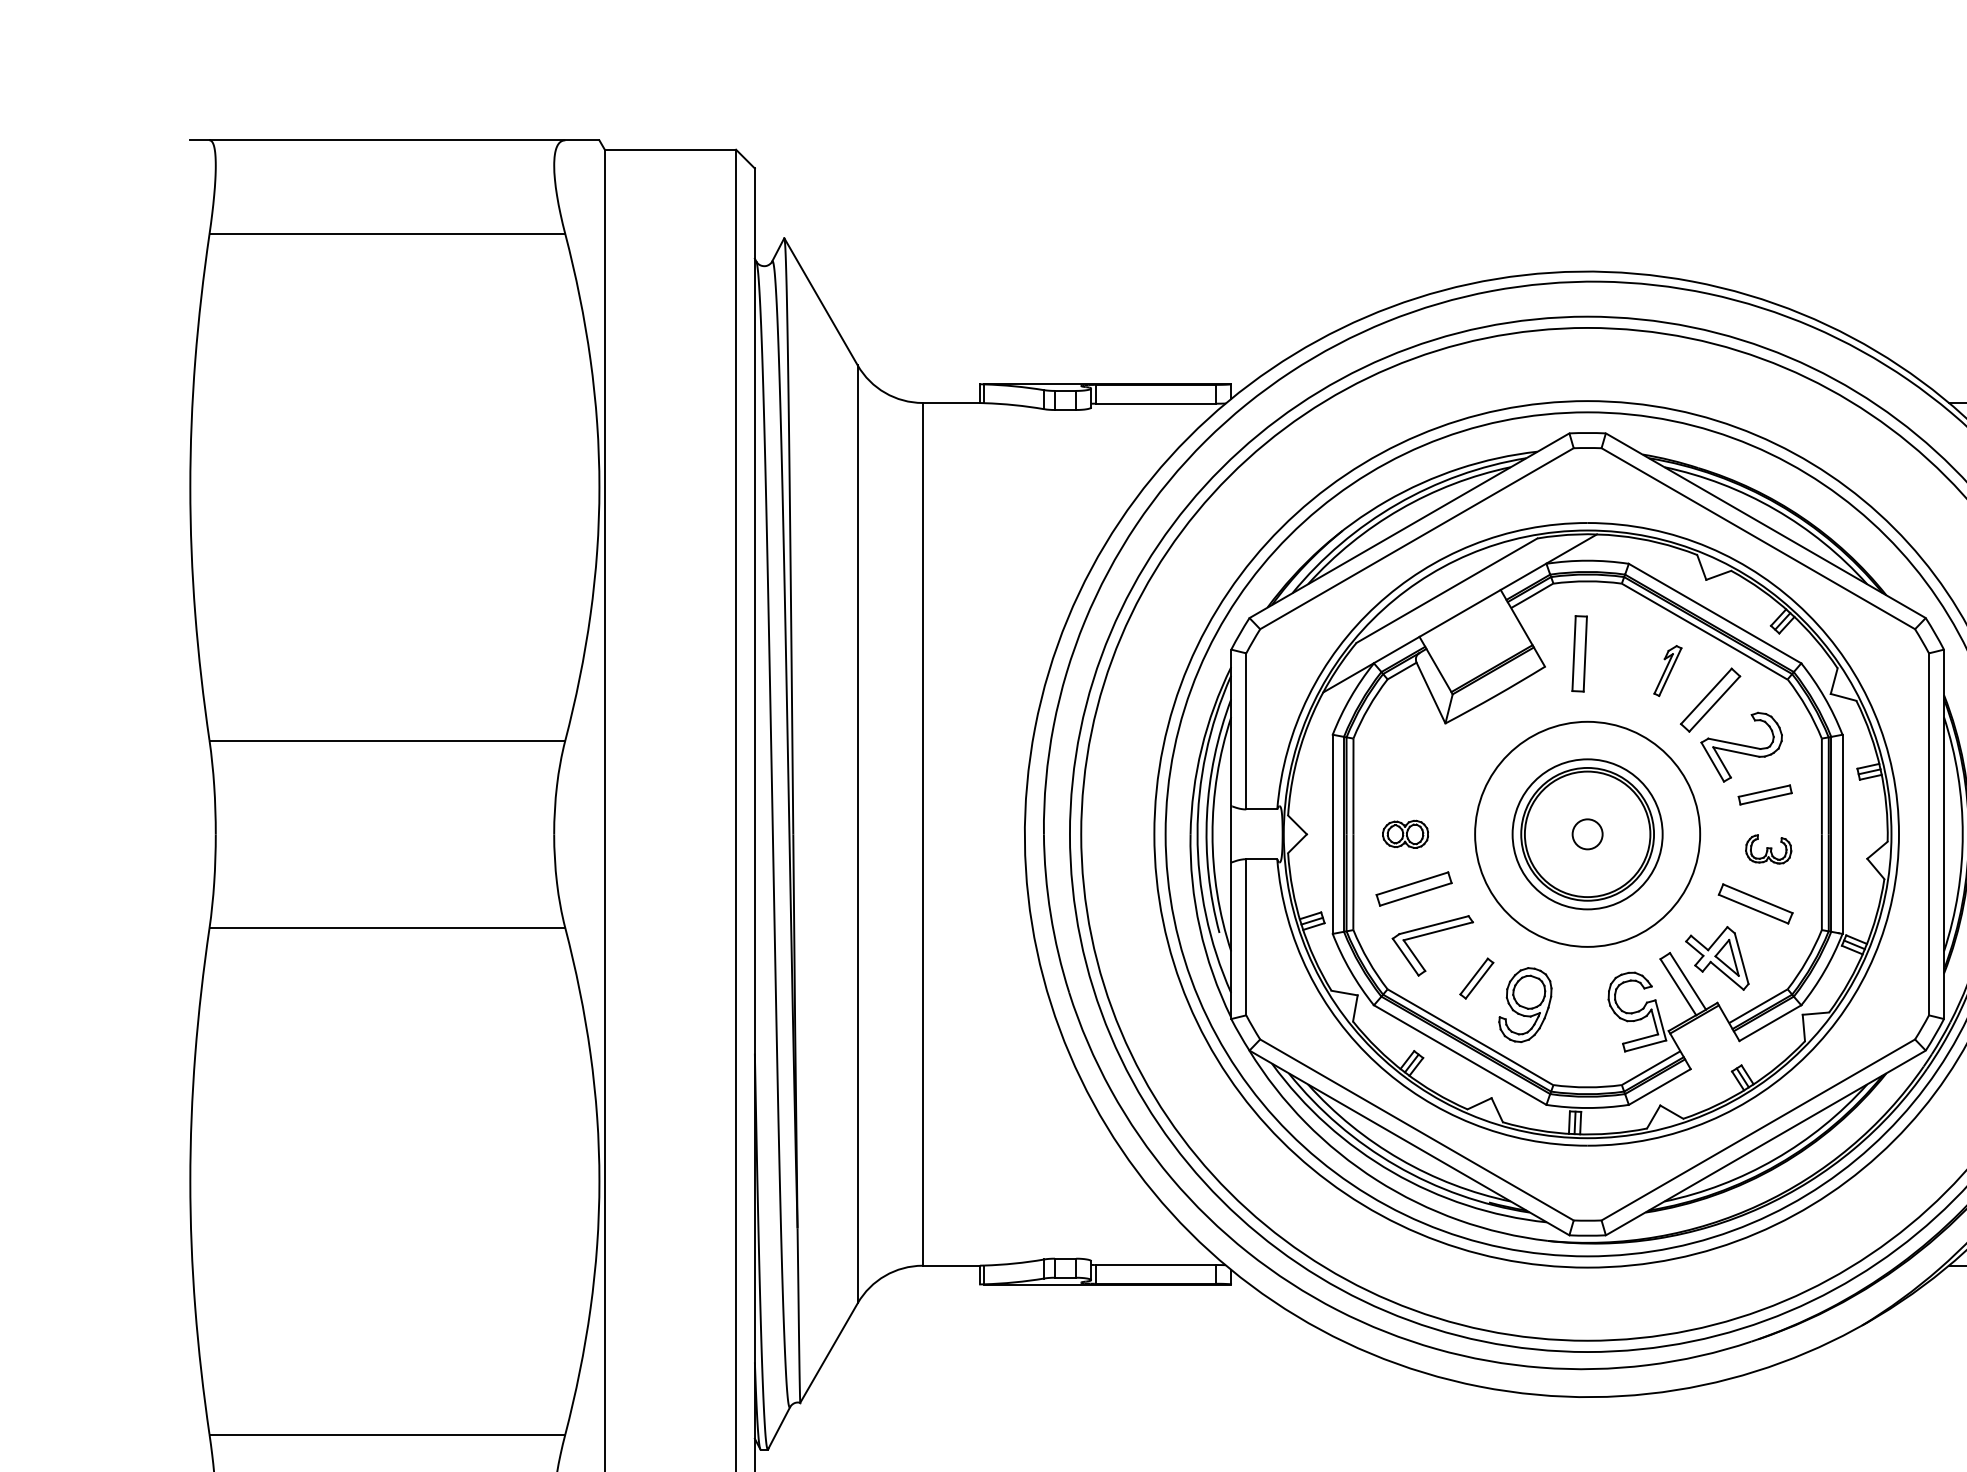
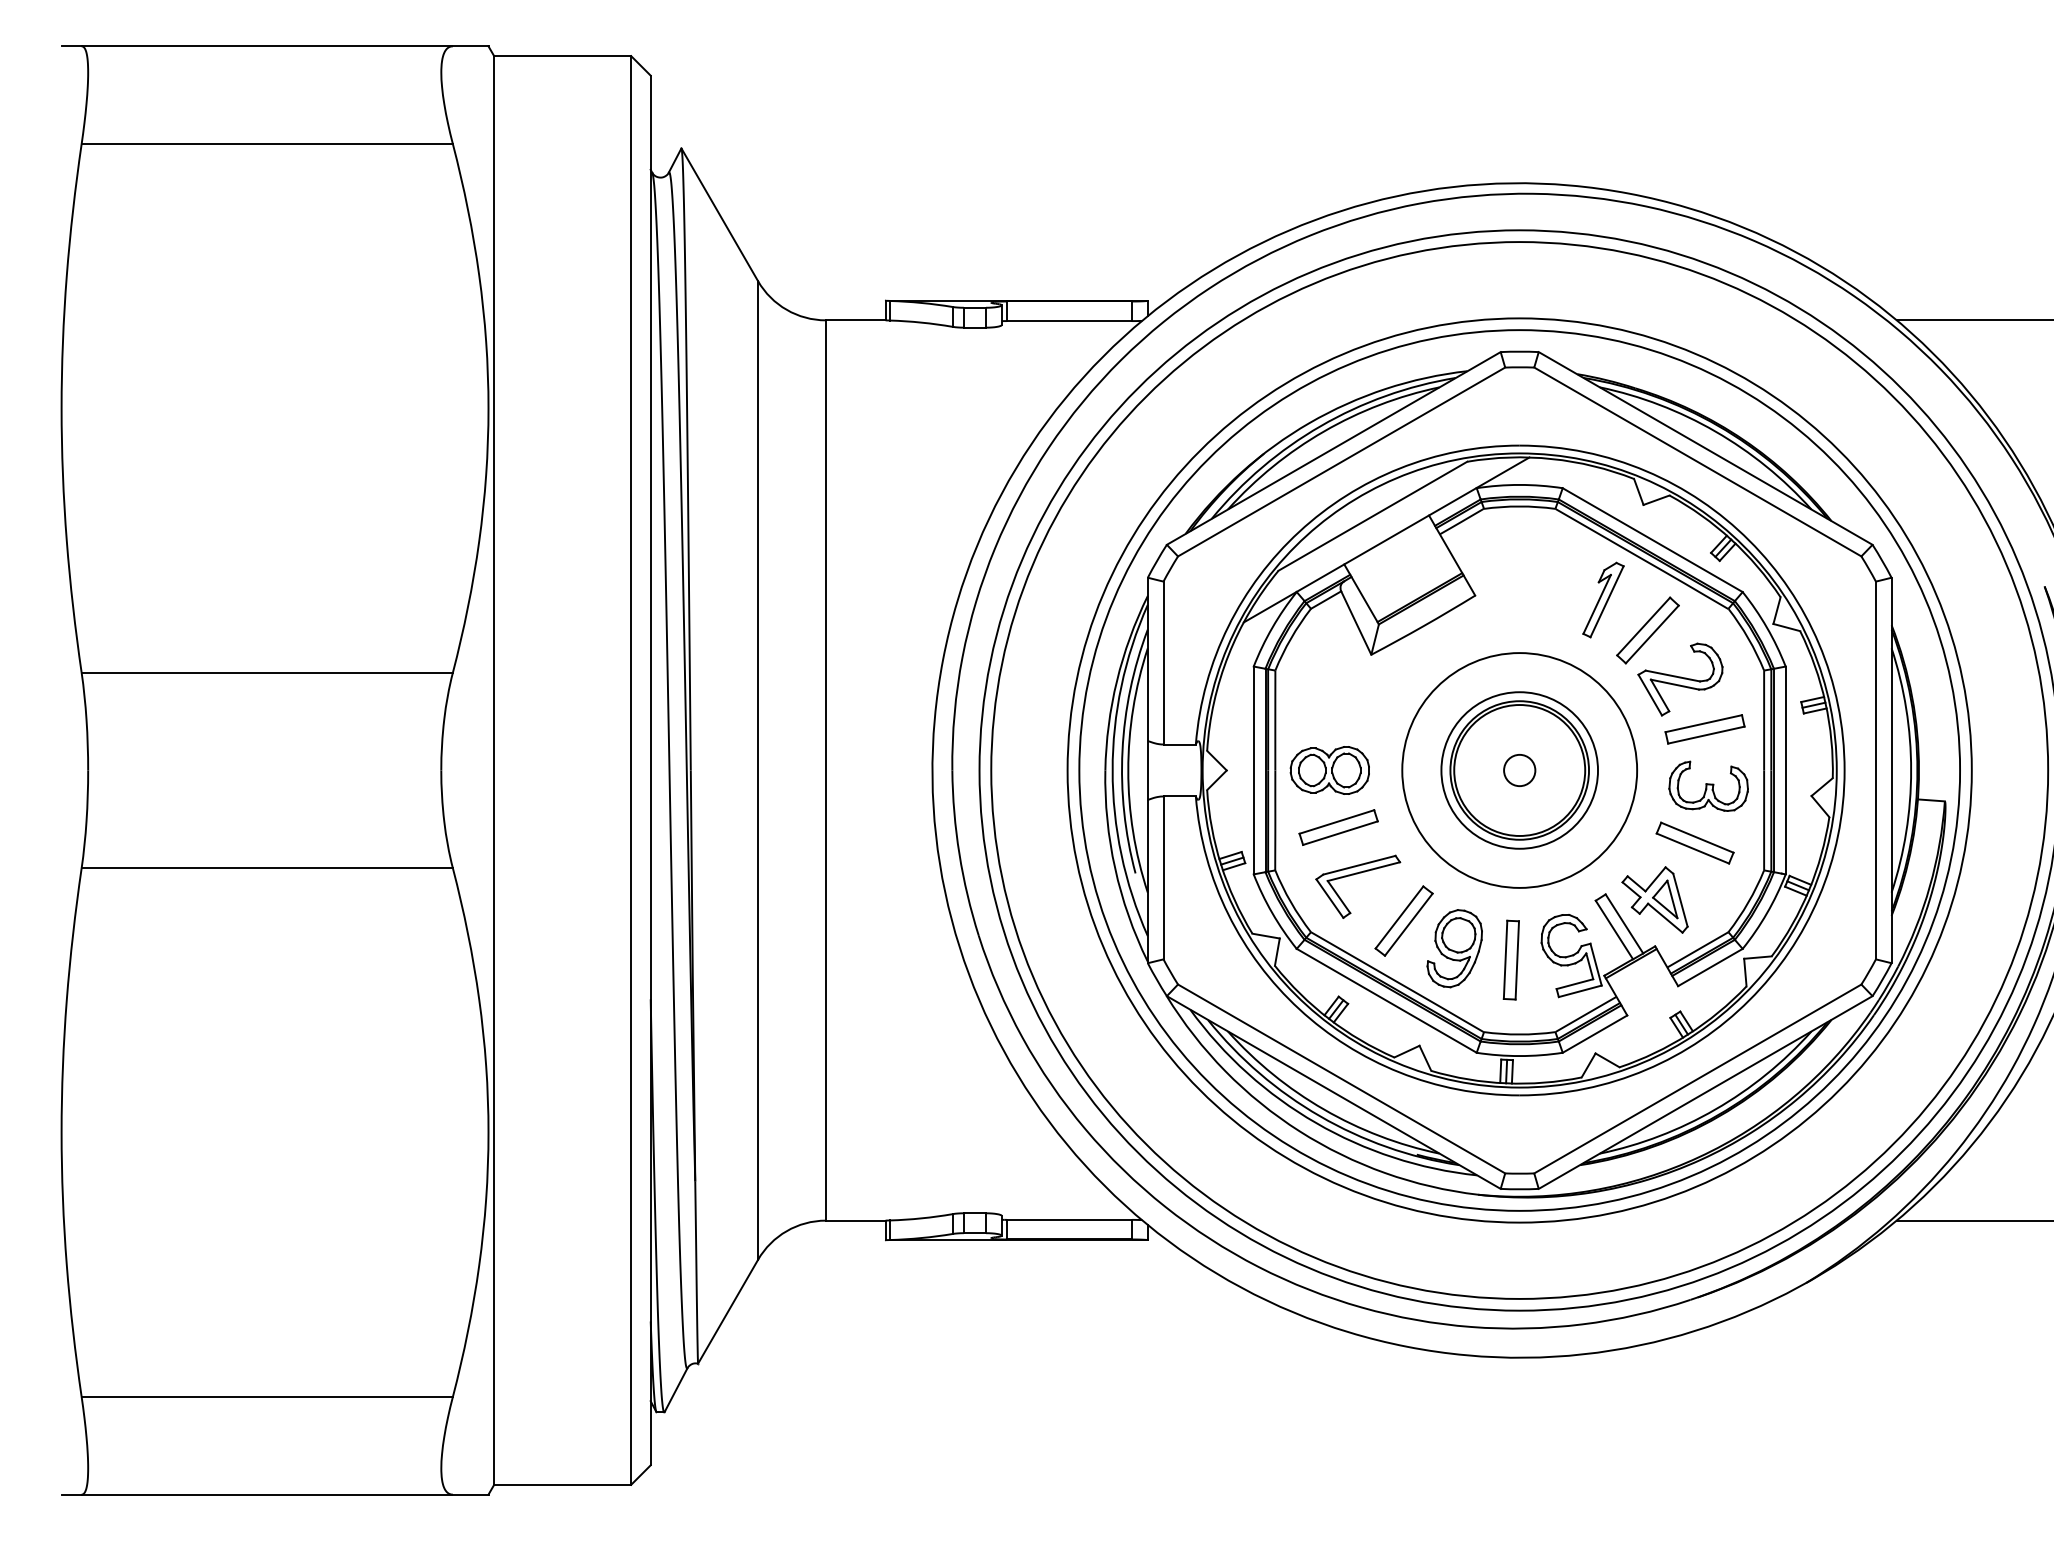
part: (1578, 653) -> (1510, 959), moved
part: (1667, 670) -> (1603, 599), size x1.43
part: (1764, 795) -> (1704, 729), size x1.43
part: (1405, 834) -> (1329, 770), size x1.67
part: (1768, 848) -> (1708, 785), size x1.67
part: (1476, 978) -> (1403, 920), size x1.67

